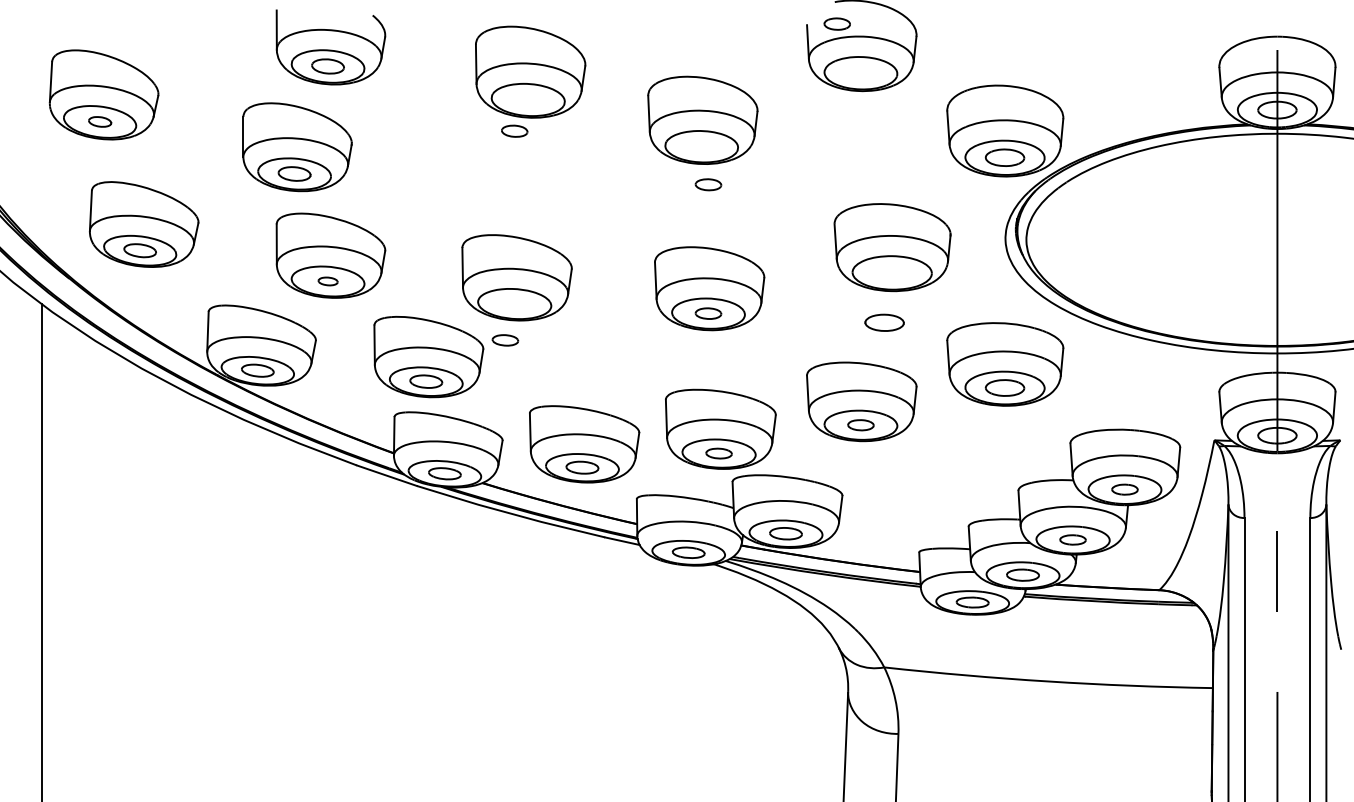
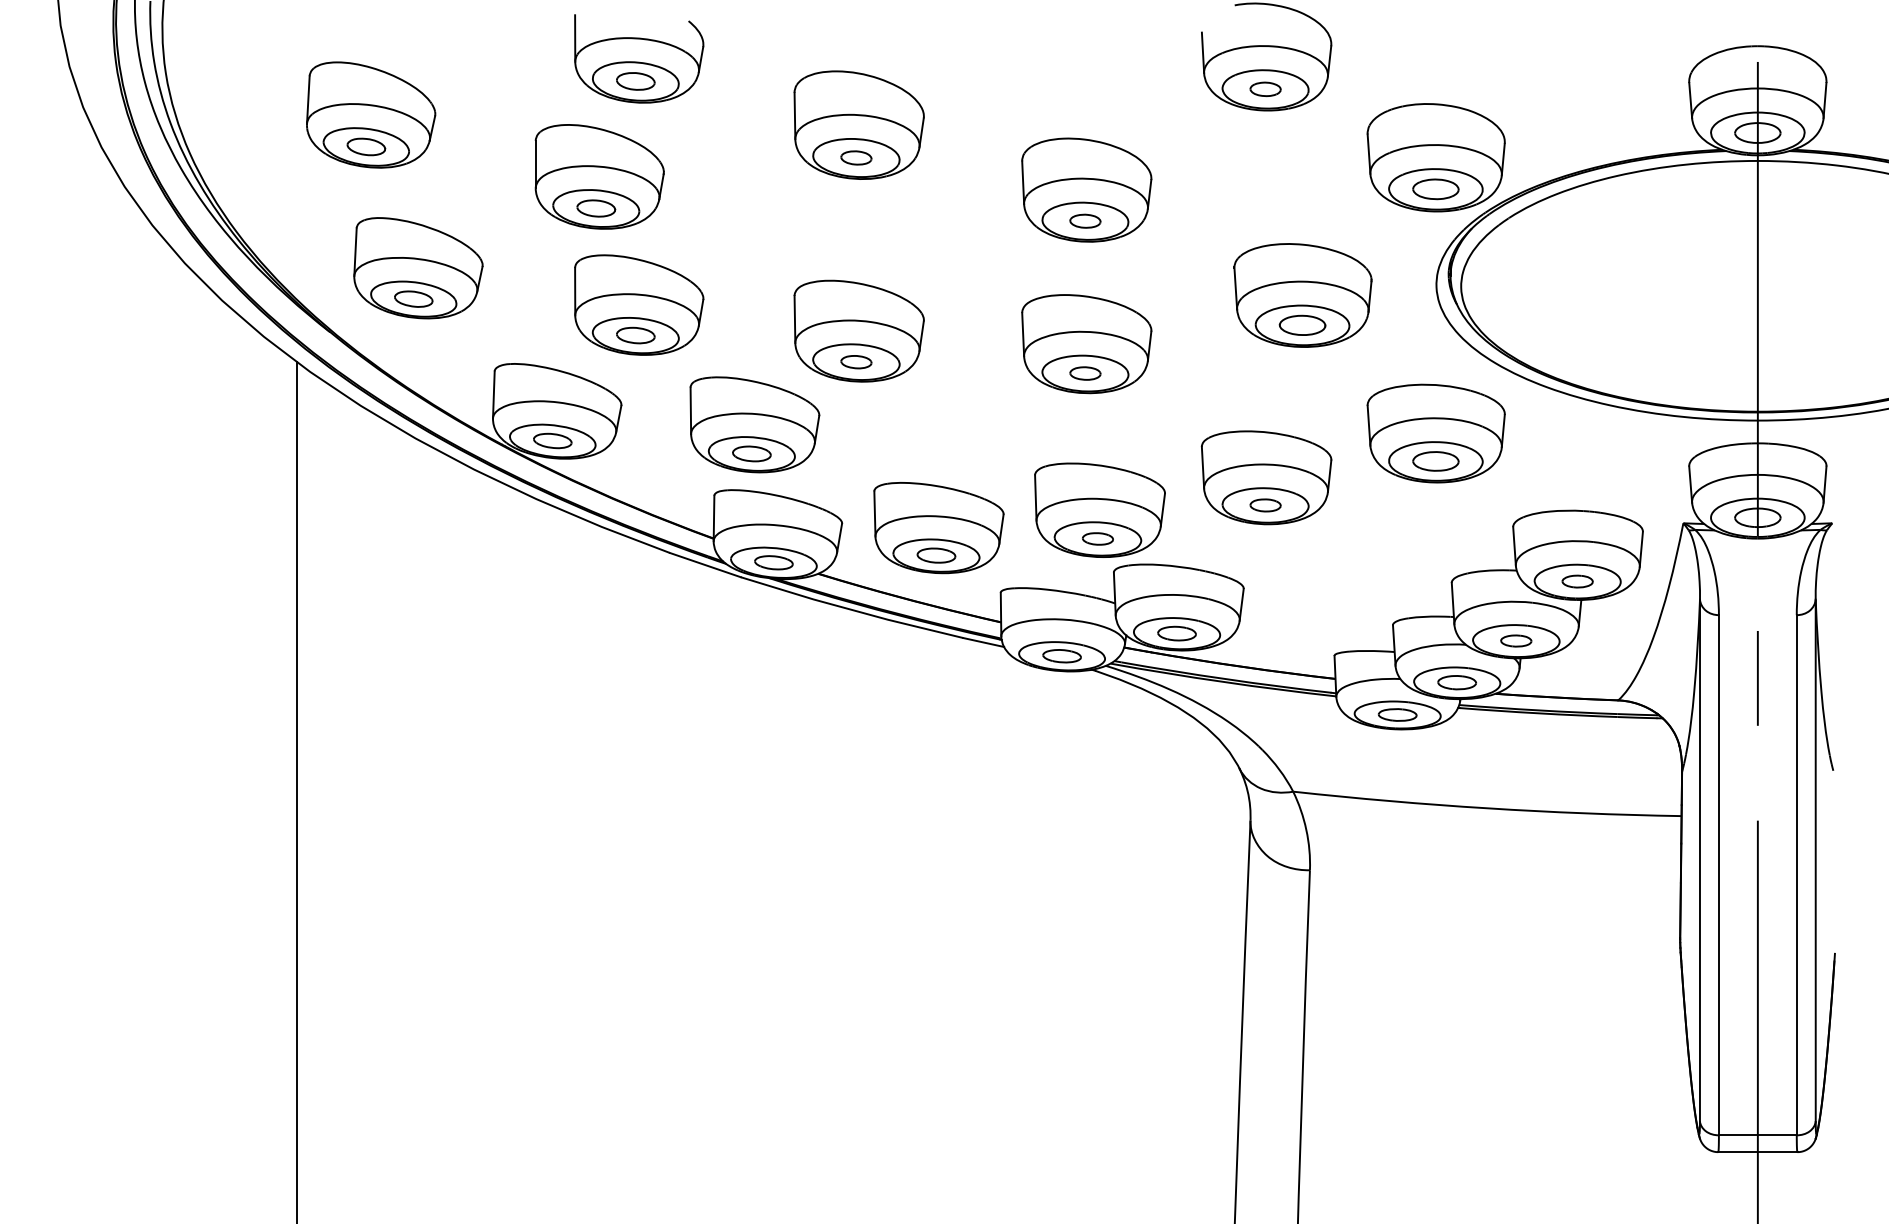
part: (837, 23) -> (1265, 88), moved
part: (530, 71) -> (858, 124), moved
part: (702, 119) -> (1086, 189), moved
part: (100, 121) -> (366, 146), size x1.43
part: (327, 281) -> (635, 335), size x1.67
part: (884, 322) -> (1302, 324), moved
part: (505, 340) -> (856, 362), moved

